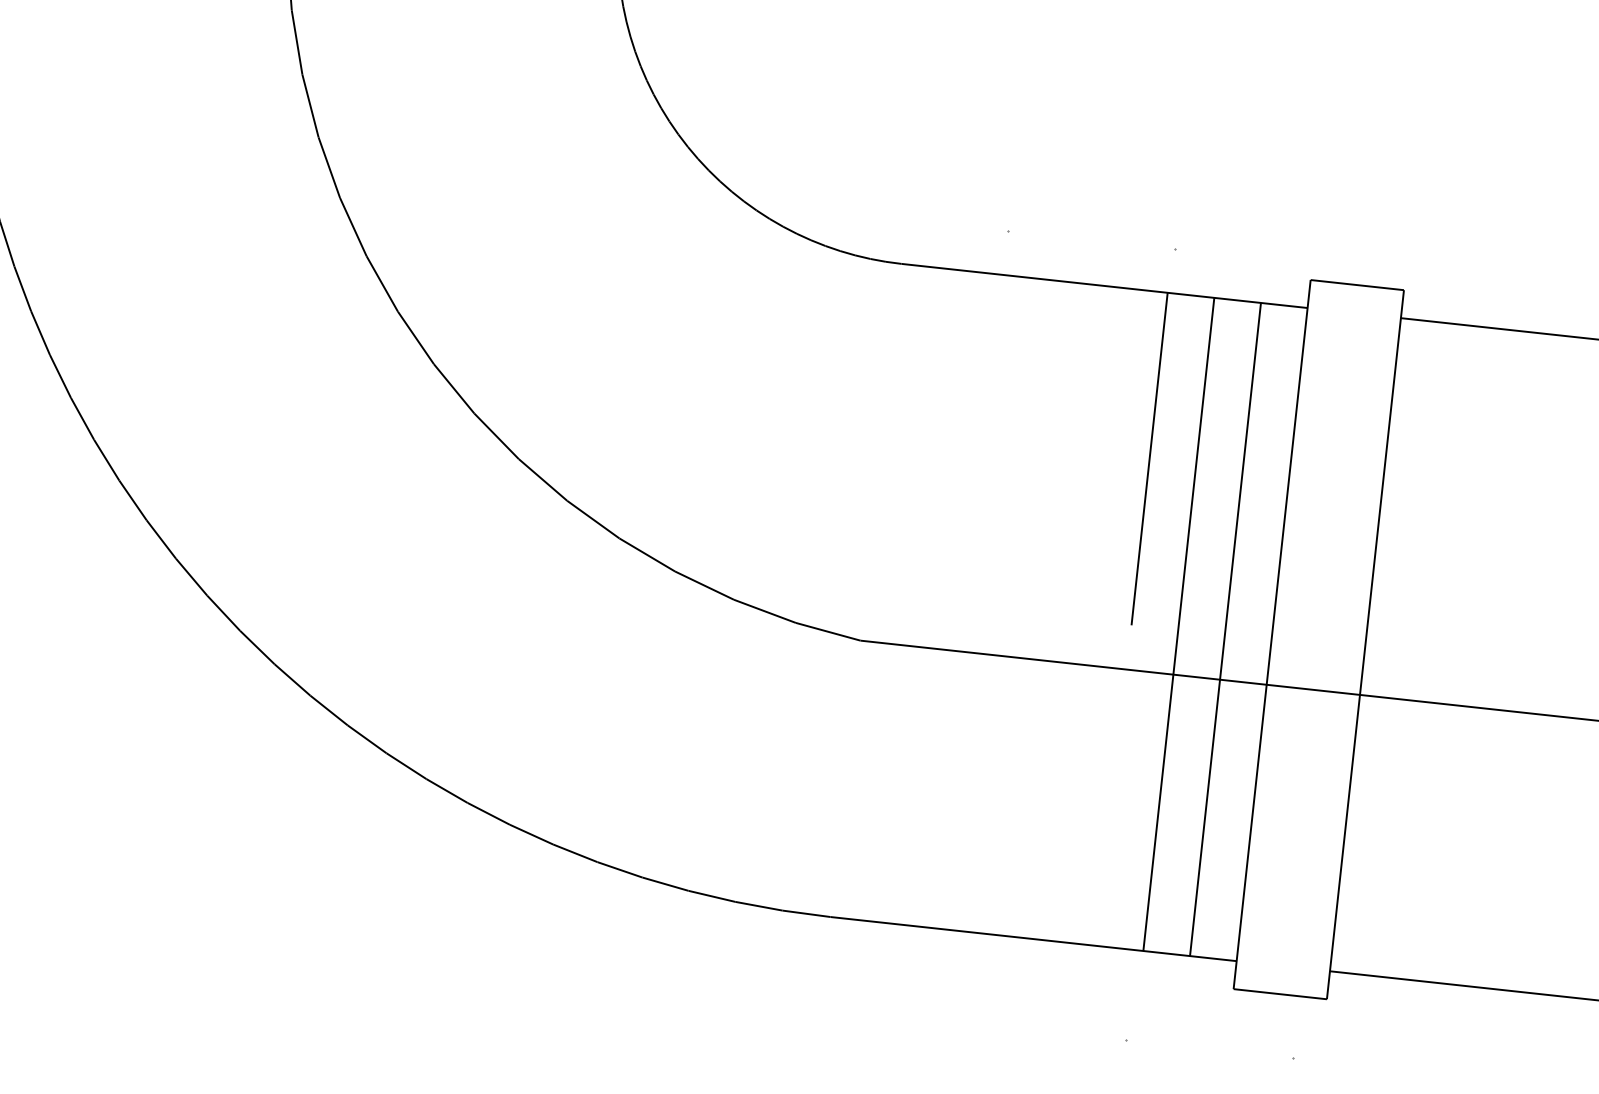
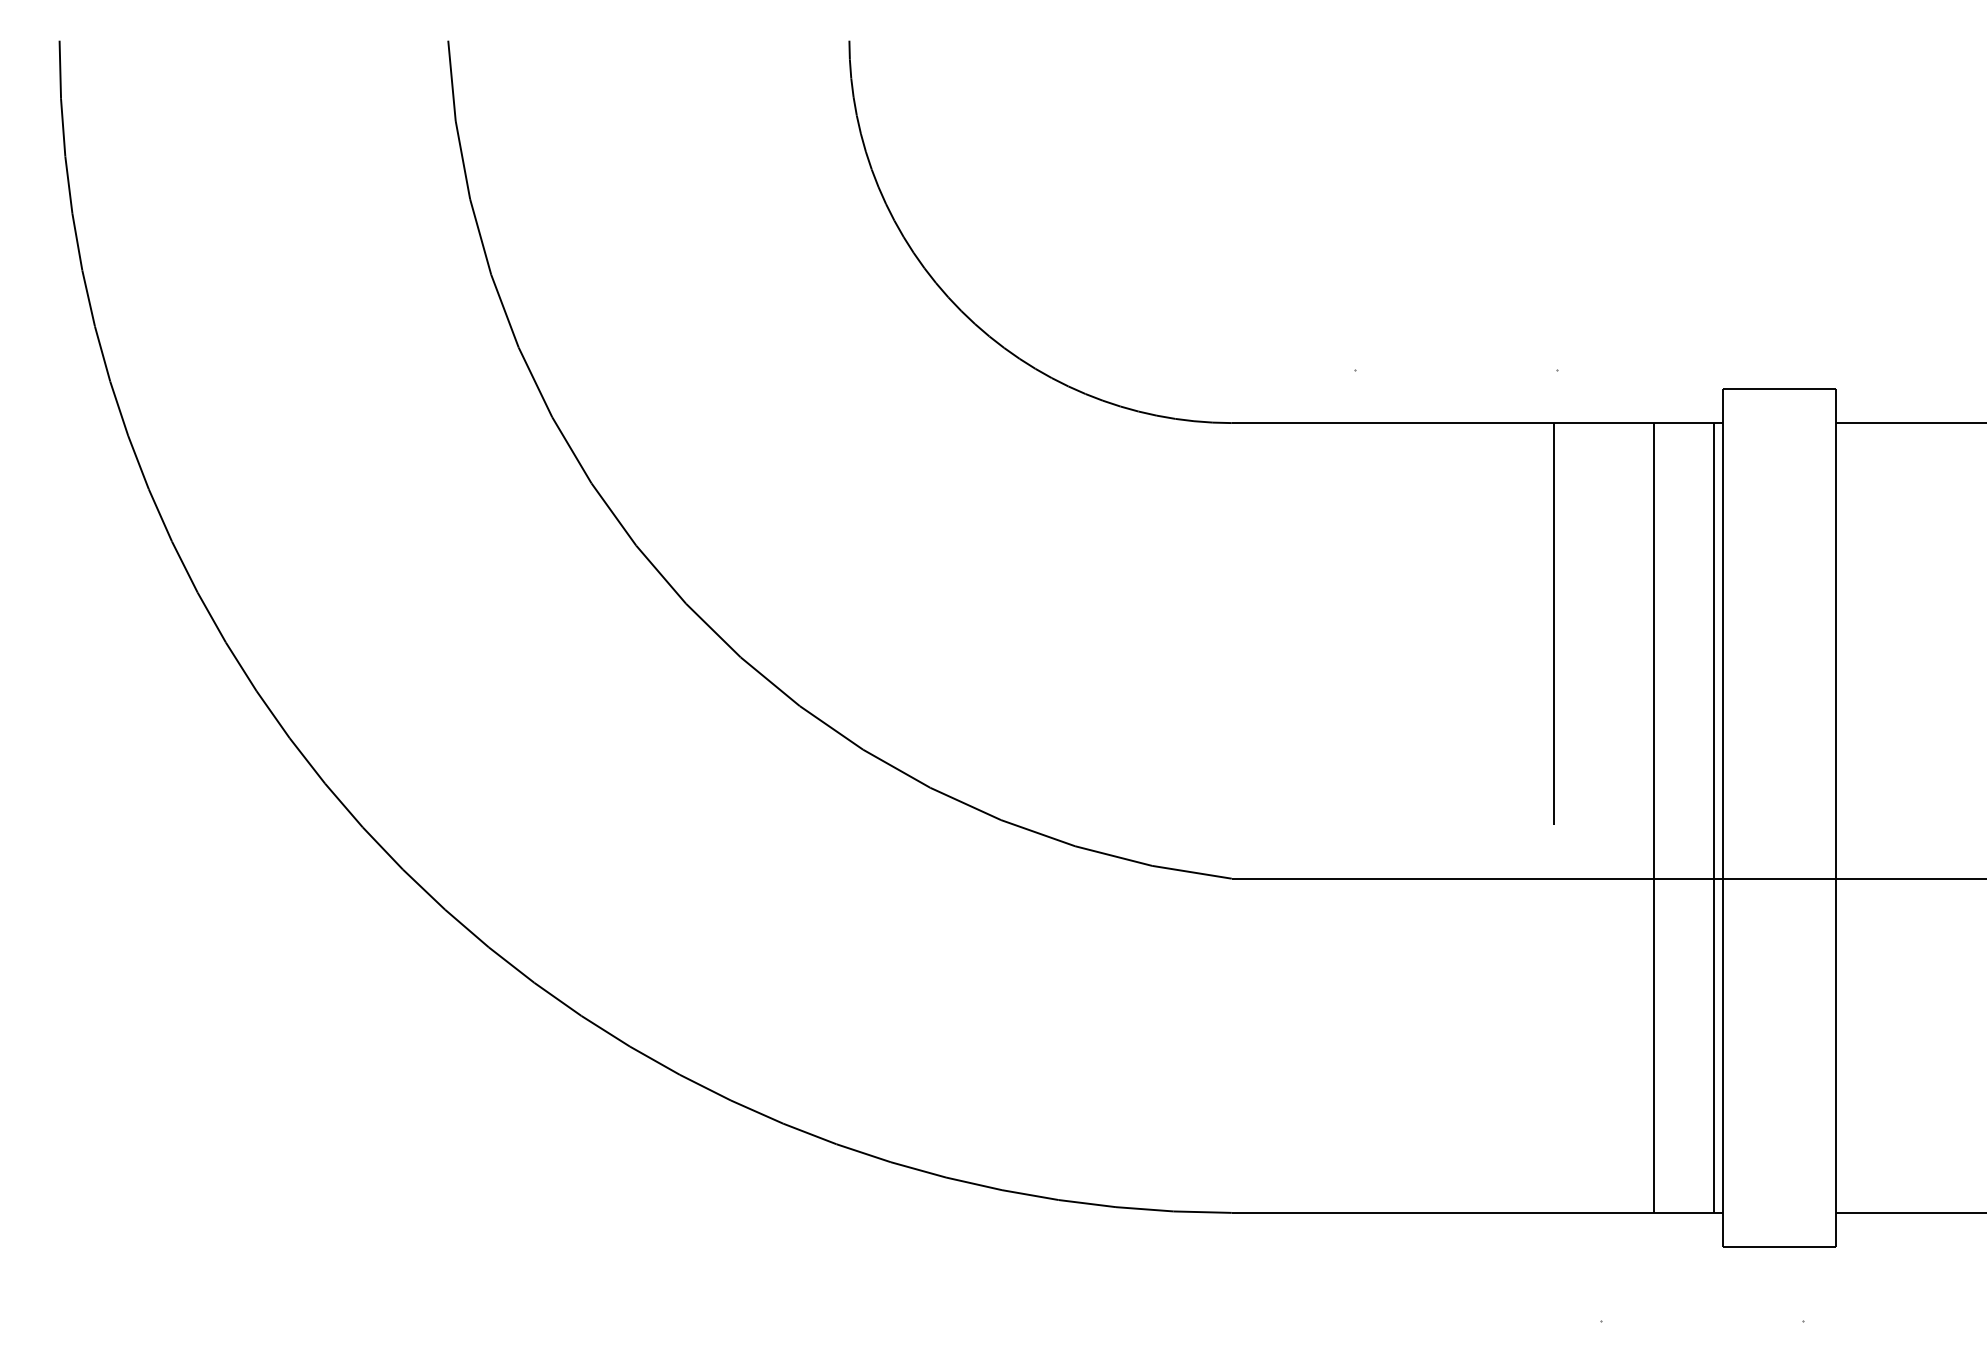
line: (1179, 624) -> (1654, 817), moved
line: (1225, 629) -> (1713, 817), moved

